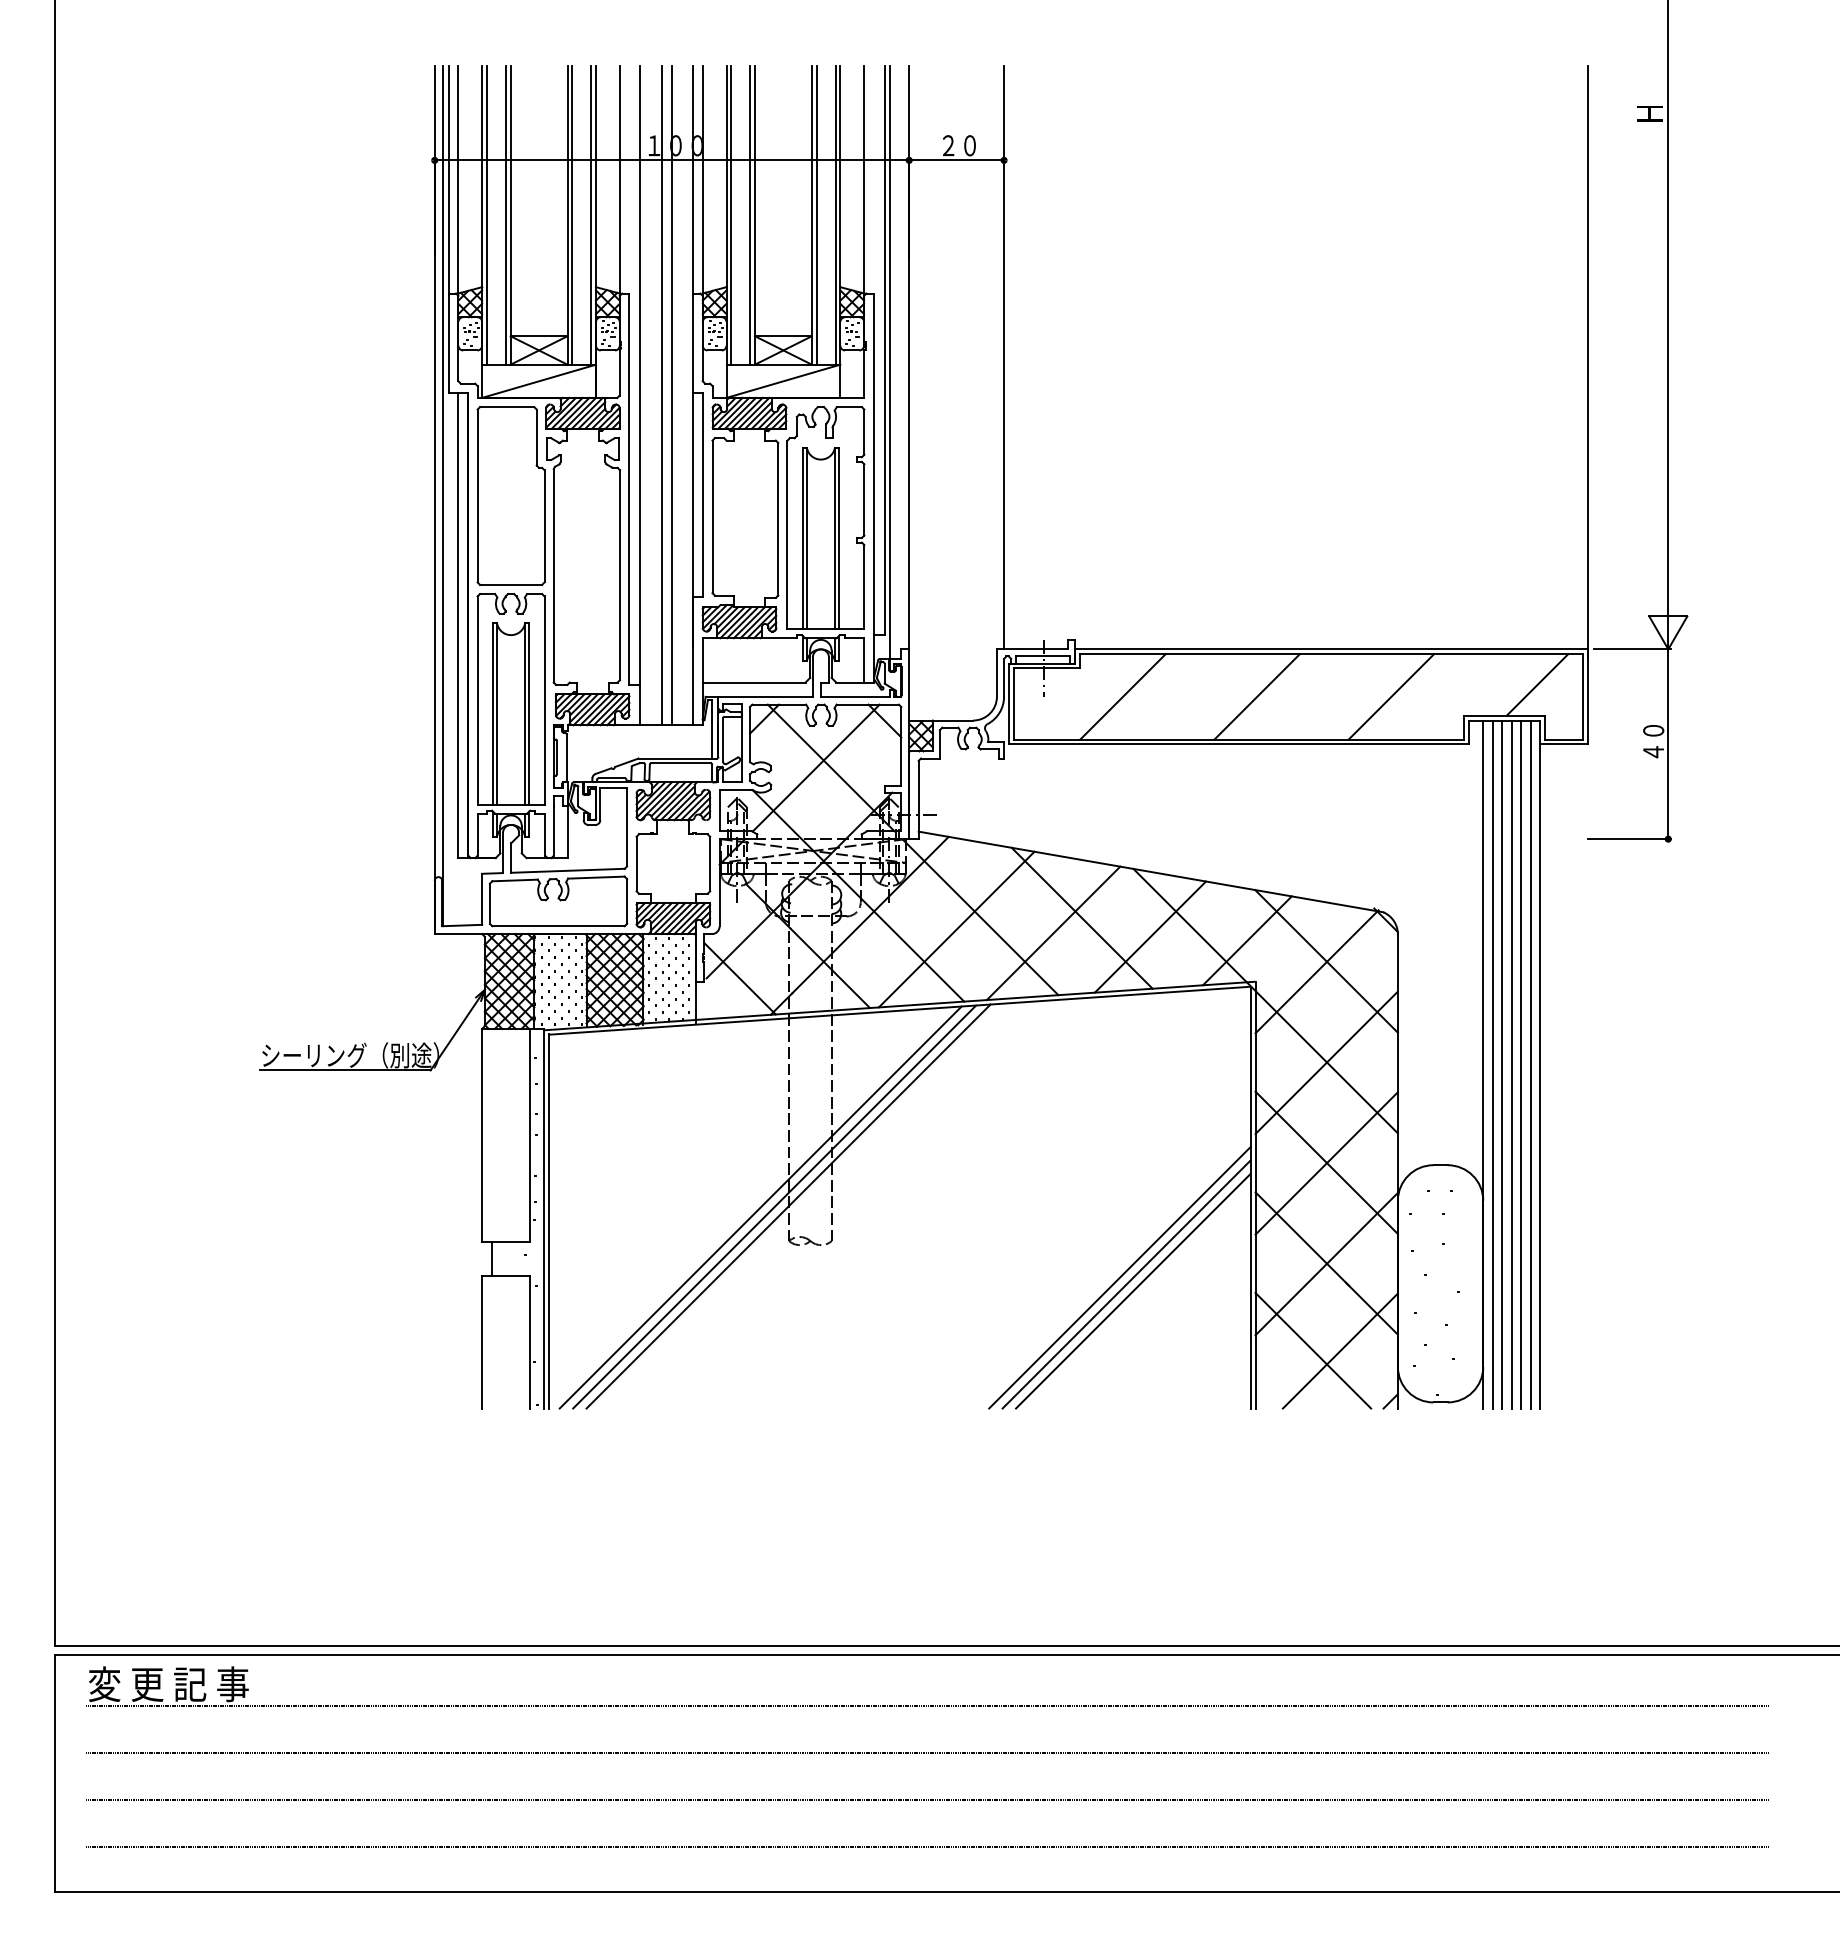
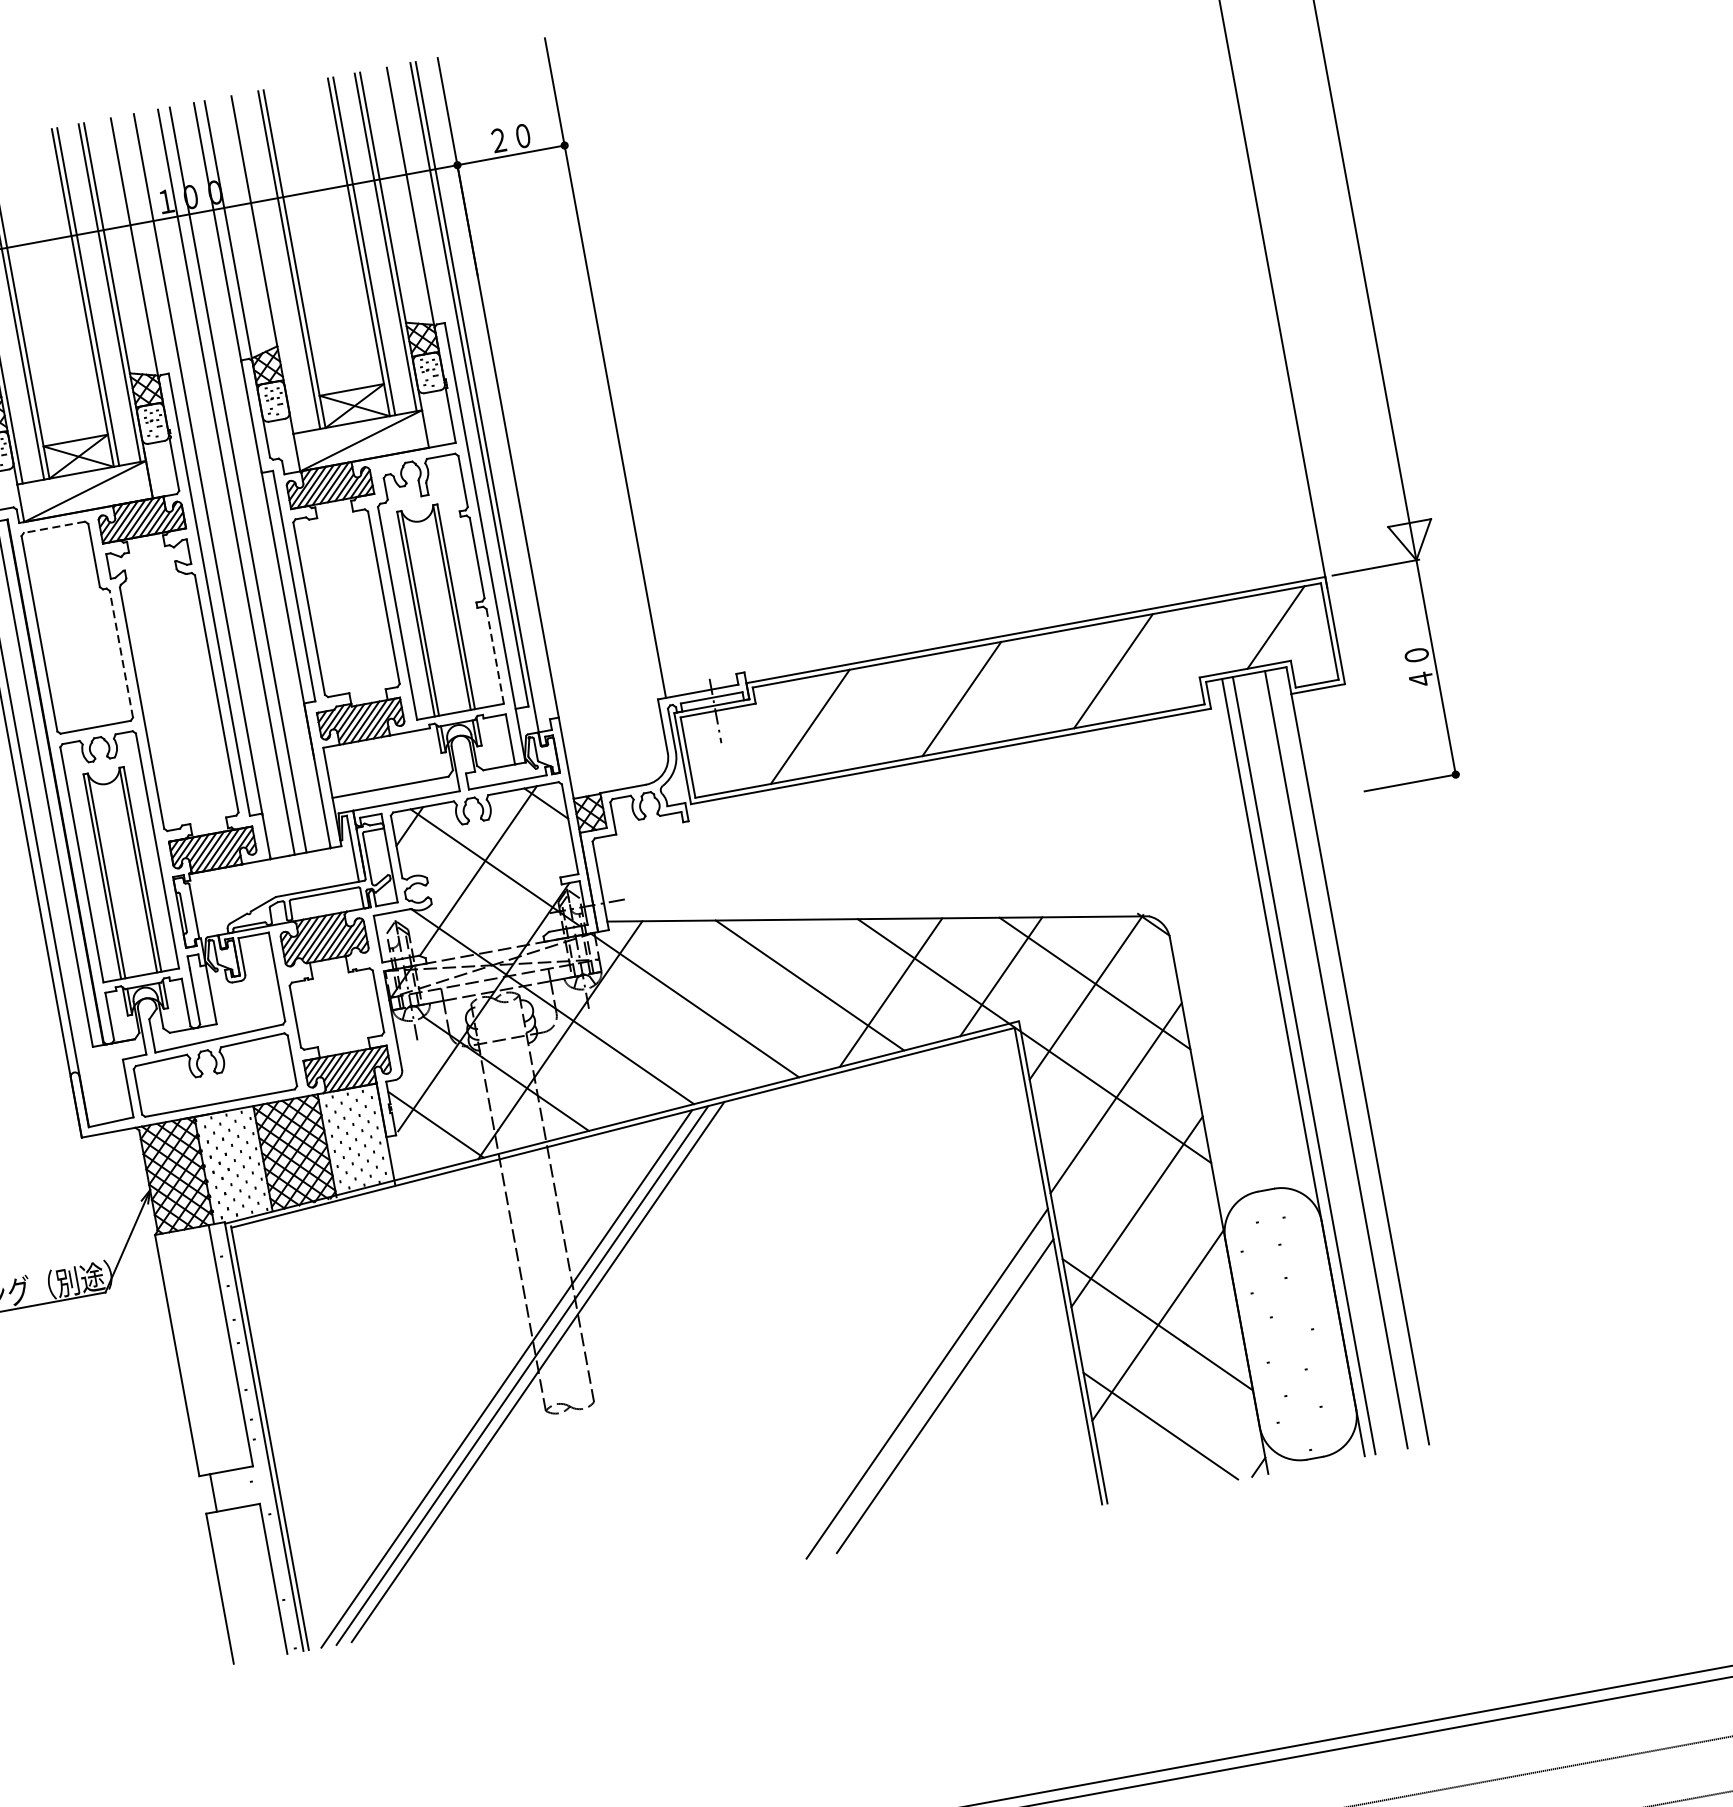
line: (731, 214) -> (267, 263), removed
line: (506, 407) -> (53, 527), solid -> dashed
line: (544, 525) -> (121, 653), solid -> dashed
line: (864, 586) -> (495, 655), solid -> dashed
line: (956, 929) -> (670, 1024), removed
line: (1053, 933) -> (780, 1008), removed
line: (1502, 1064) -> (1315, 1063), removed
line: (1511, 1064) -> (1325, 1061), removed
line: (1530, 1064) -> (1346, 1057), removed
line: (1326, 1162) -> (1136, 1210), removed
line: (1126, 1284) -> (936, 1390), removed
line: (1339, 1350) -> (1190, 1420), removed

